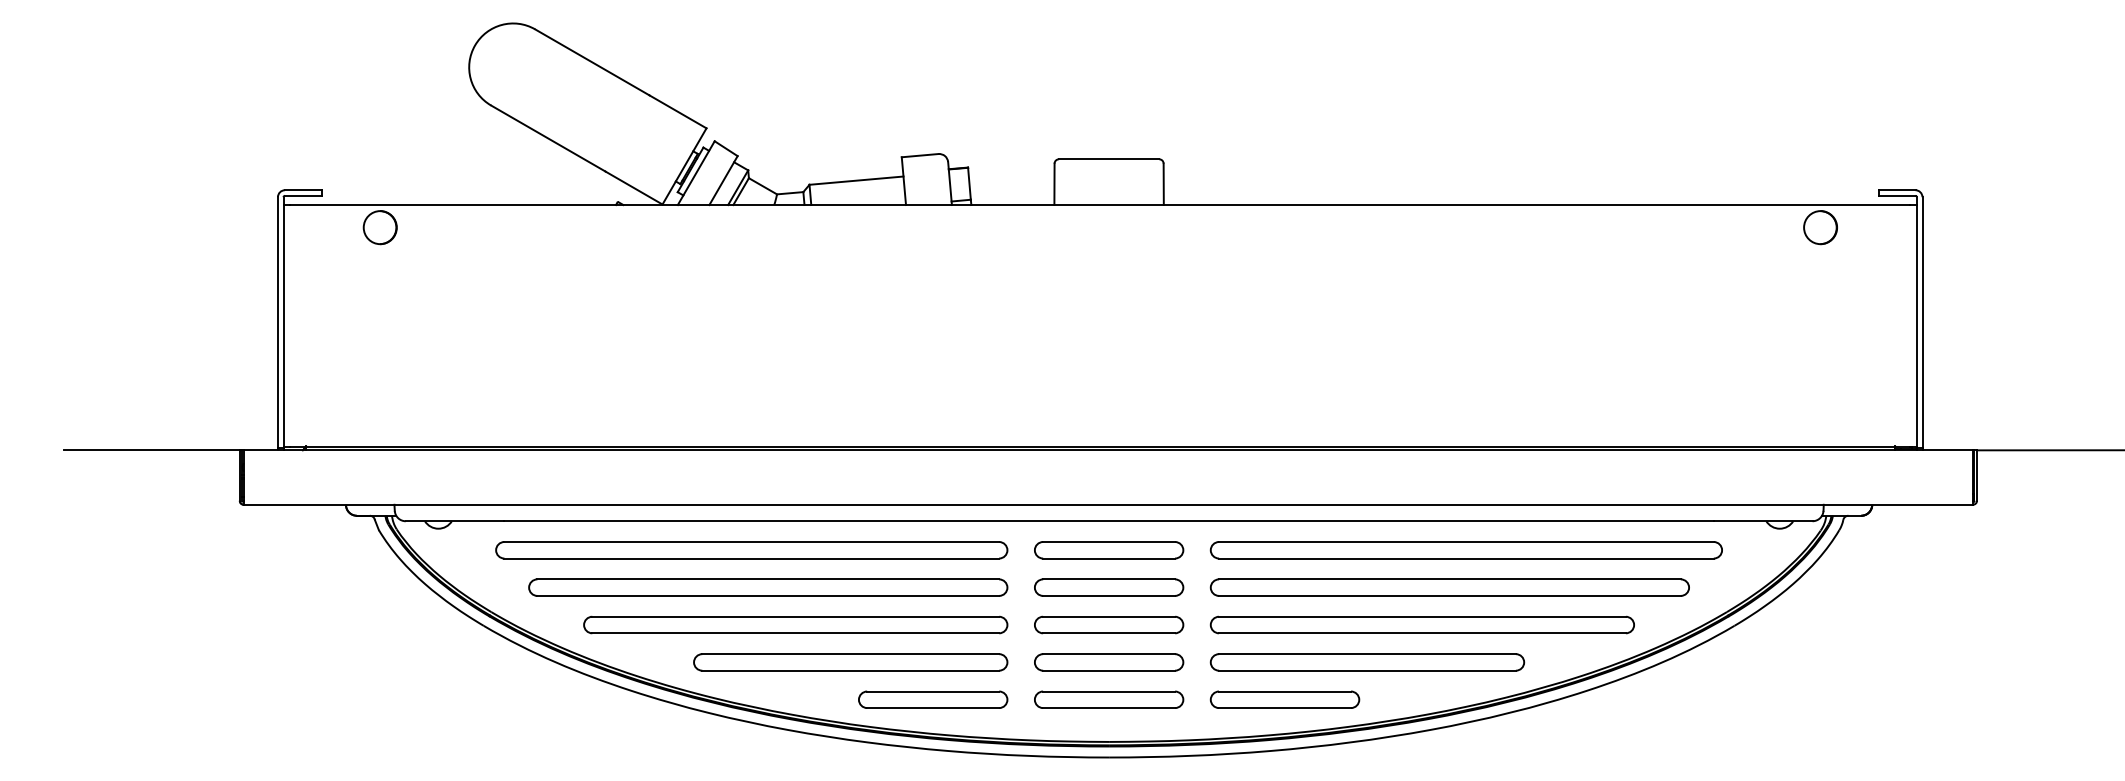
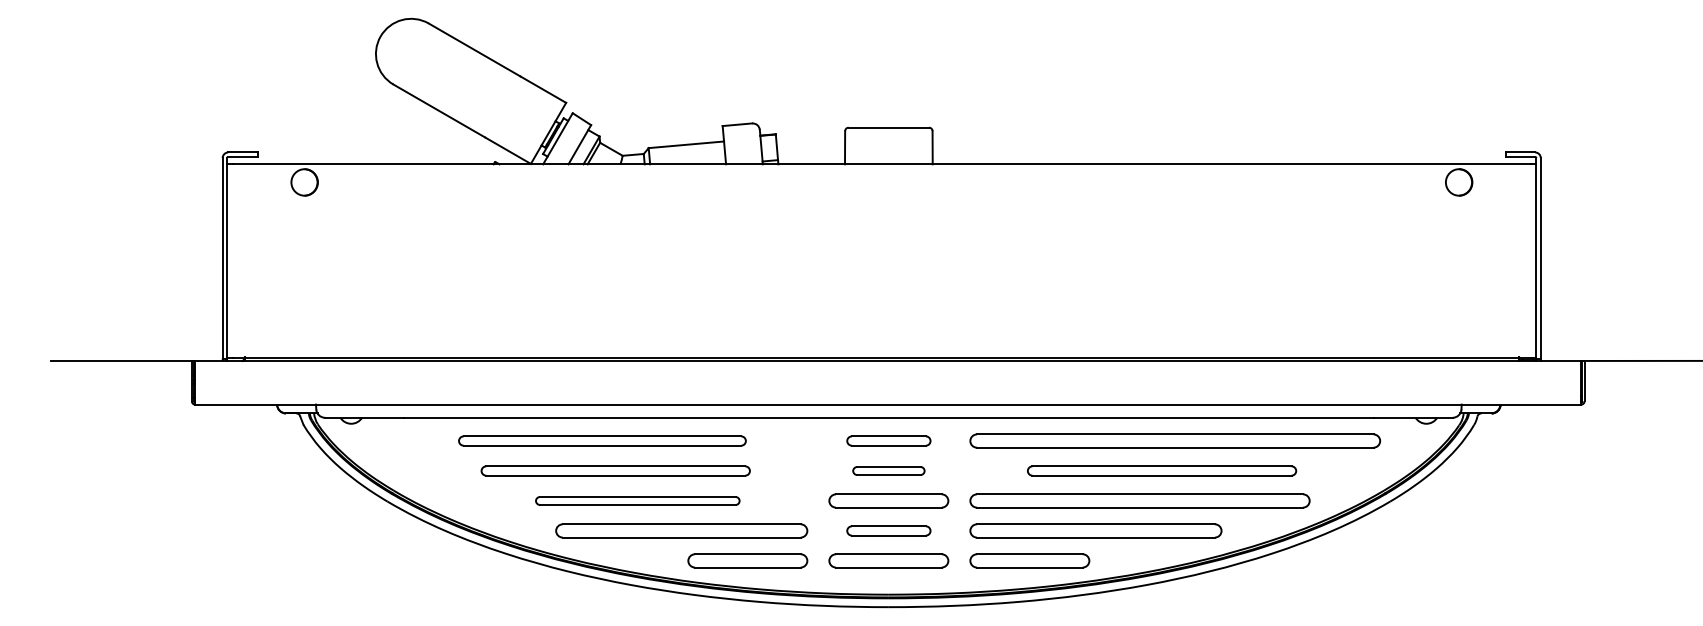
part: (751, 549) -> (602, 440), size x0.7
part: (1108, 549) -> (888, 440), size x0.7
part: (768, 586) -> (615, 470), size x0.7
part: (1108, 586) -> (888, 470), size x0.6
part: (1449, 586) -> (1161, 470), size x0.7
part: (795, 624) -> (637, 500), size x0.6
part: (1108, 661) -> (888, 530), size x0.7

